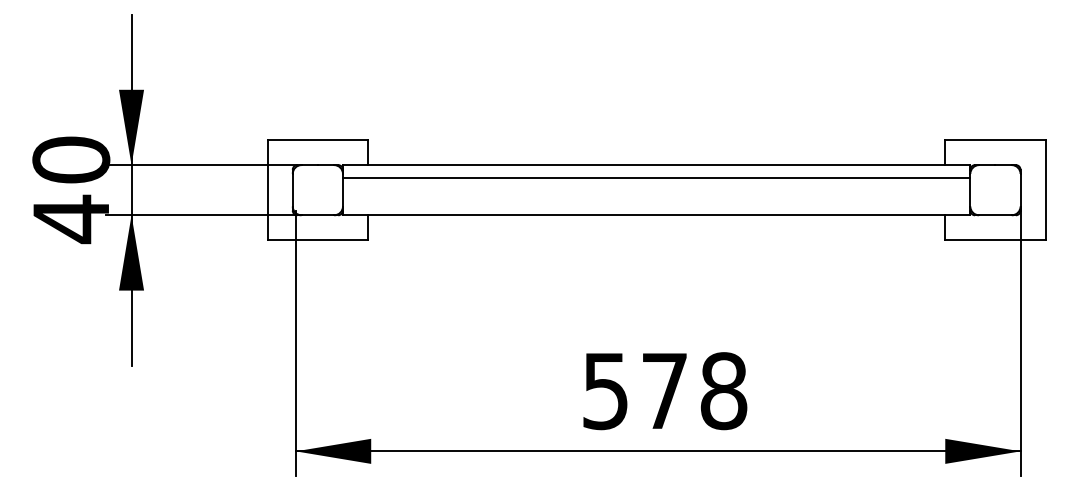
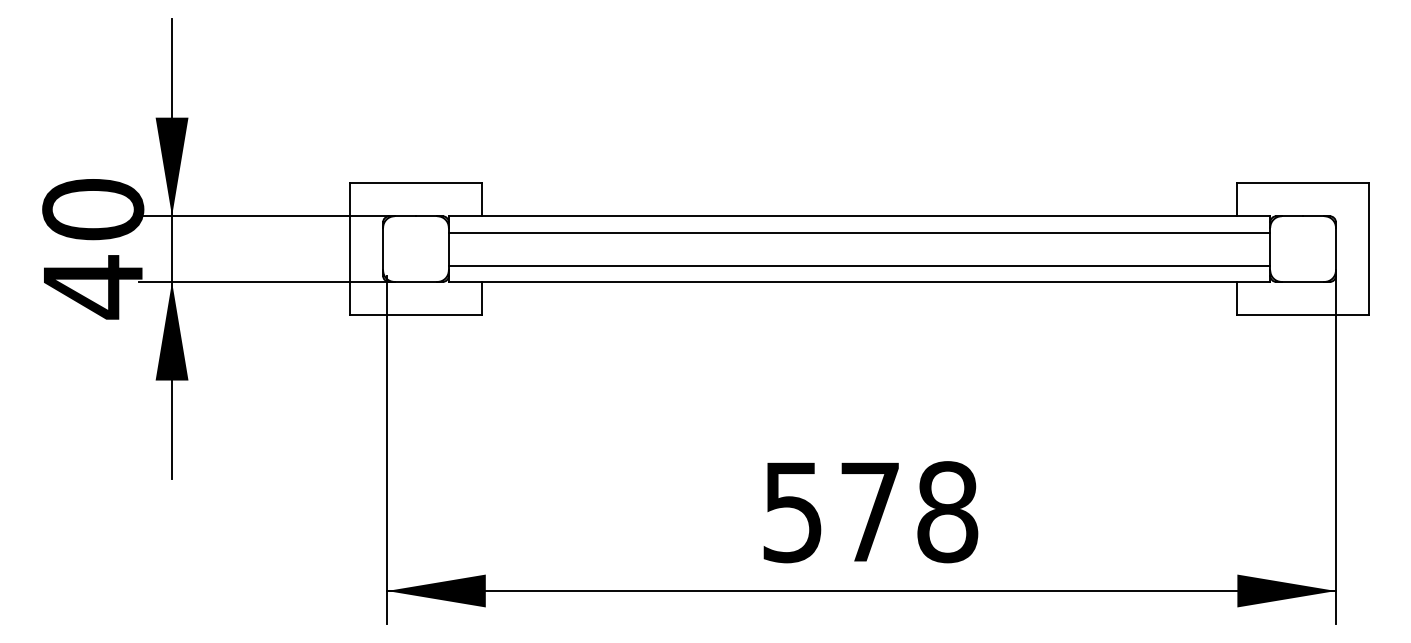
line: (656, 202) -> (859, 265), added

